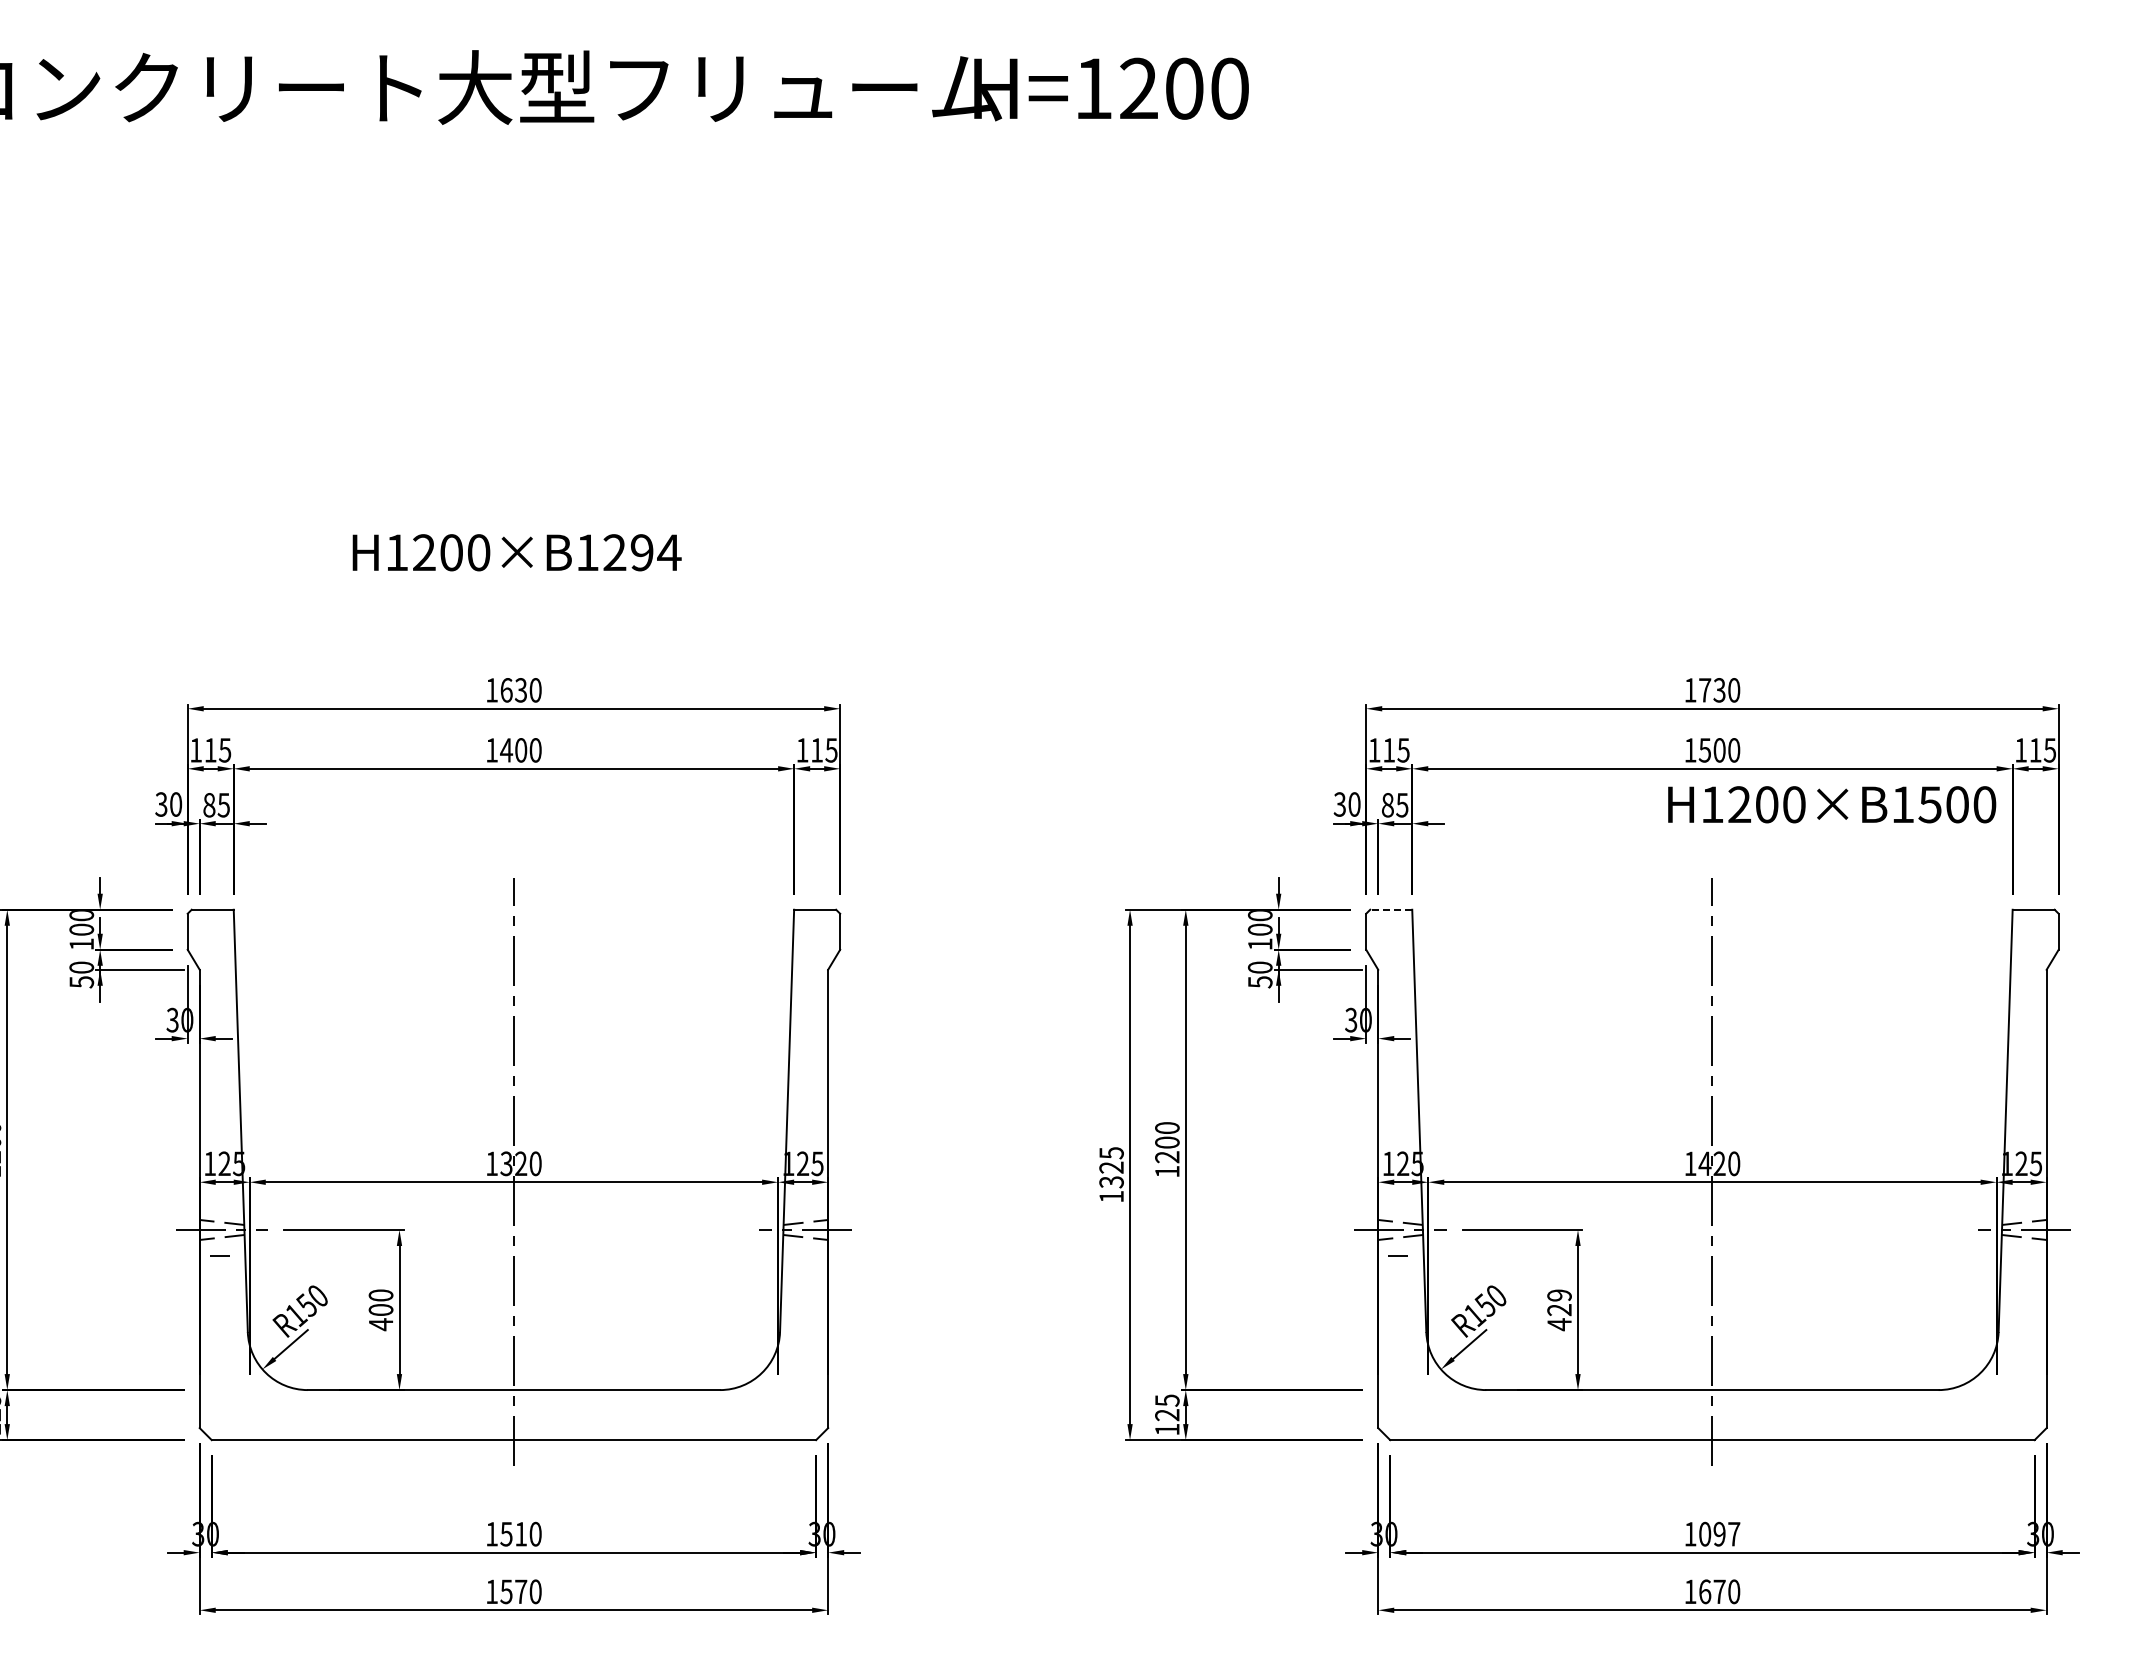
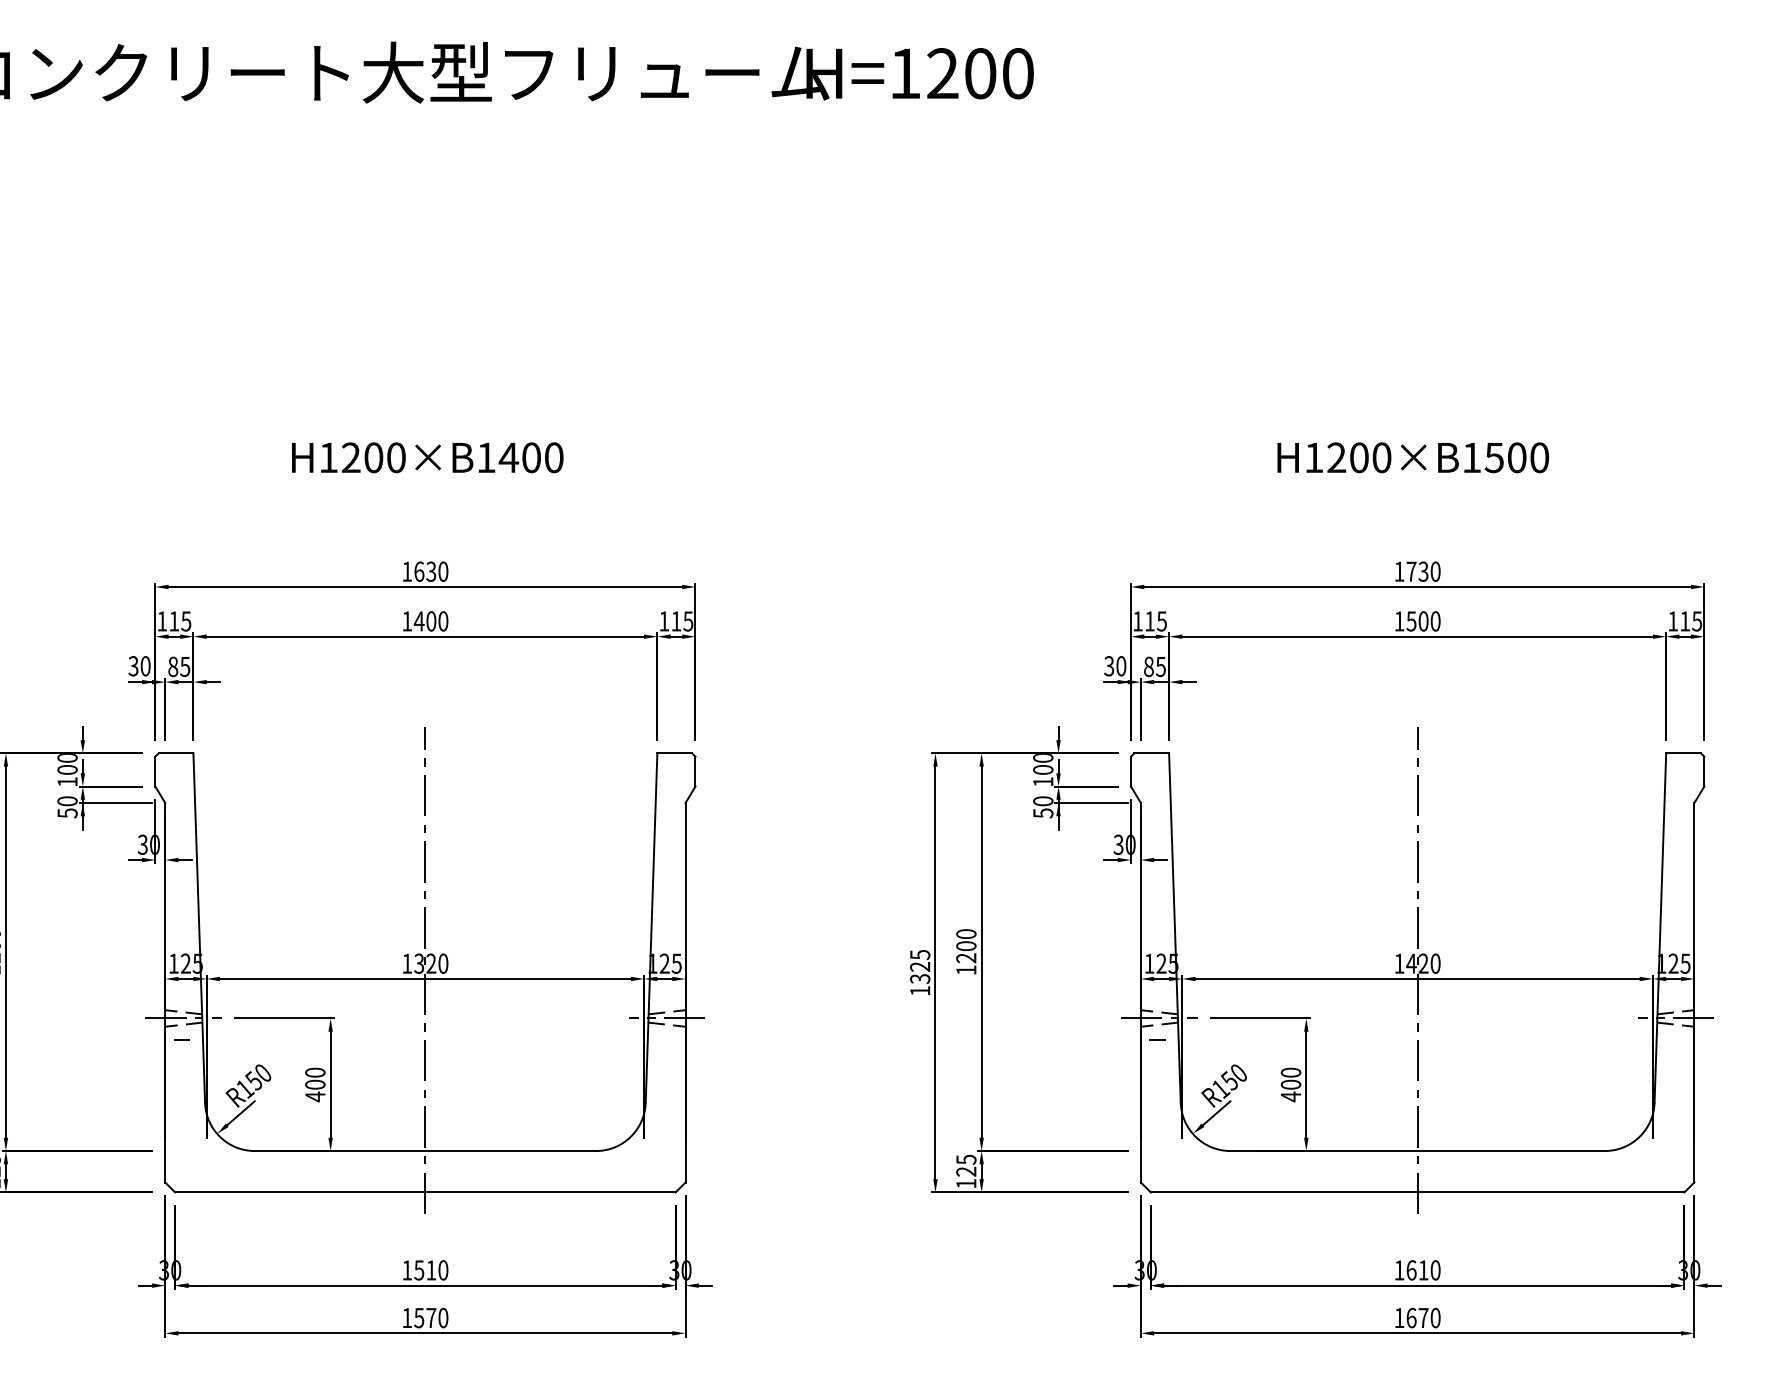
text: (641, 552) -> (531, 457), H1200×B1294 -> H1200×B1400
text: (1832, 804) -> (1413, 457), moved
line: (1390, 909) -> (1151, 753), dashed -> solid
text: (1559, 1302) -> (1291, 1078), 429 -> 400
text: (1719, 1533) -> (1423, 1269), 1097 -> 1610

